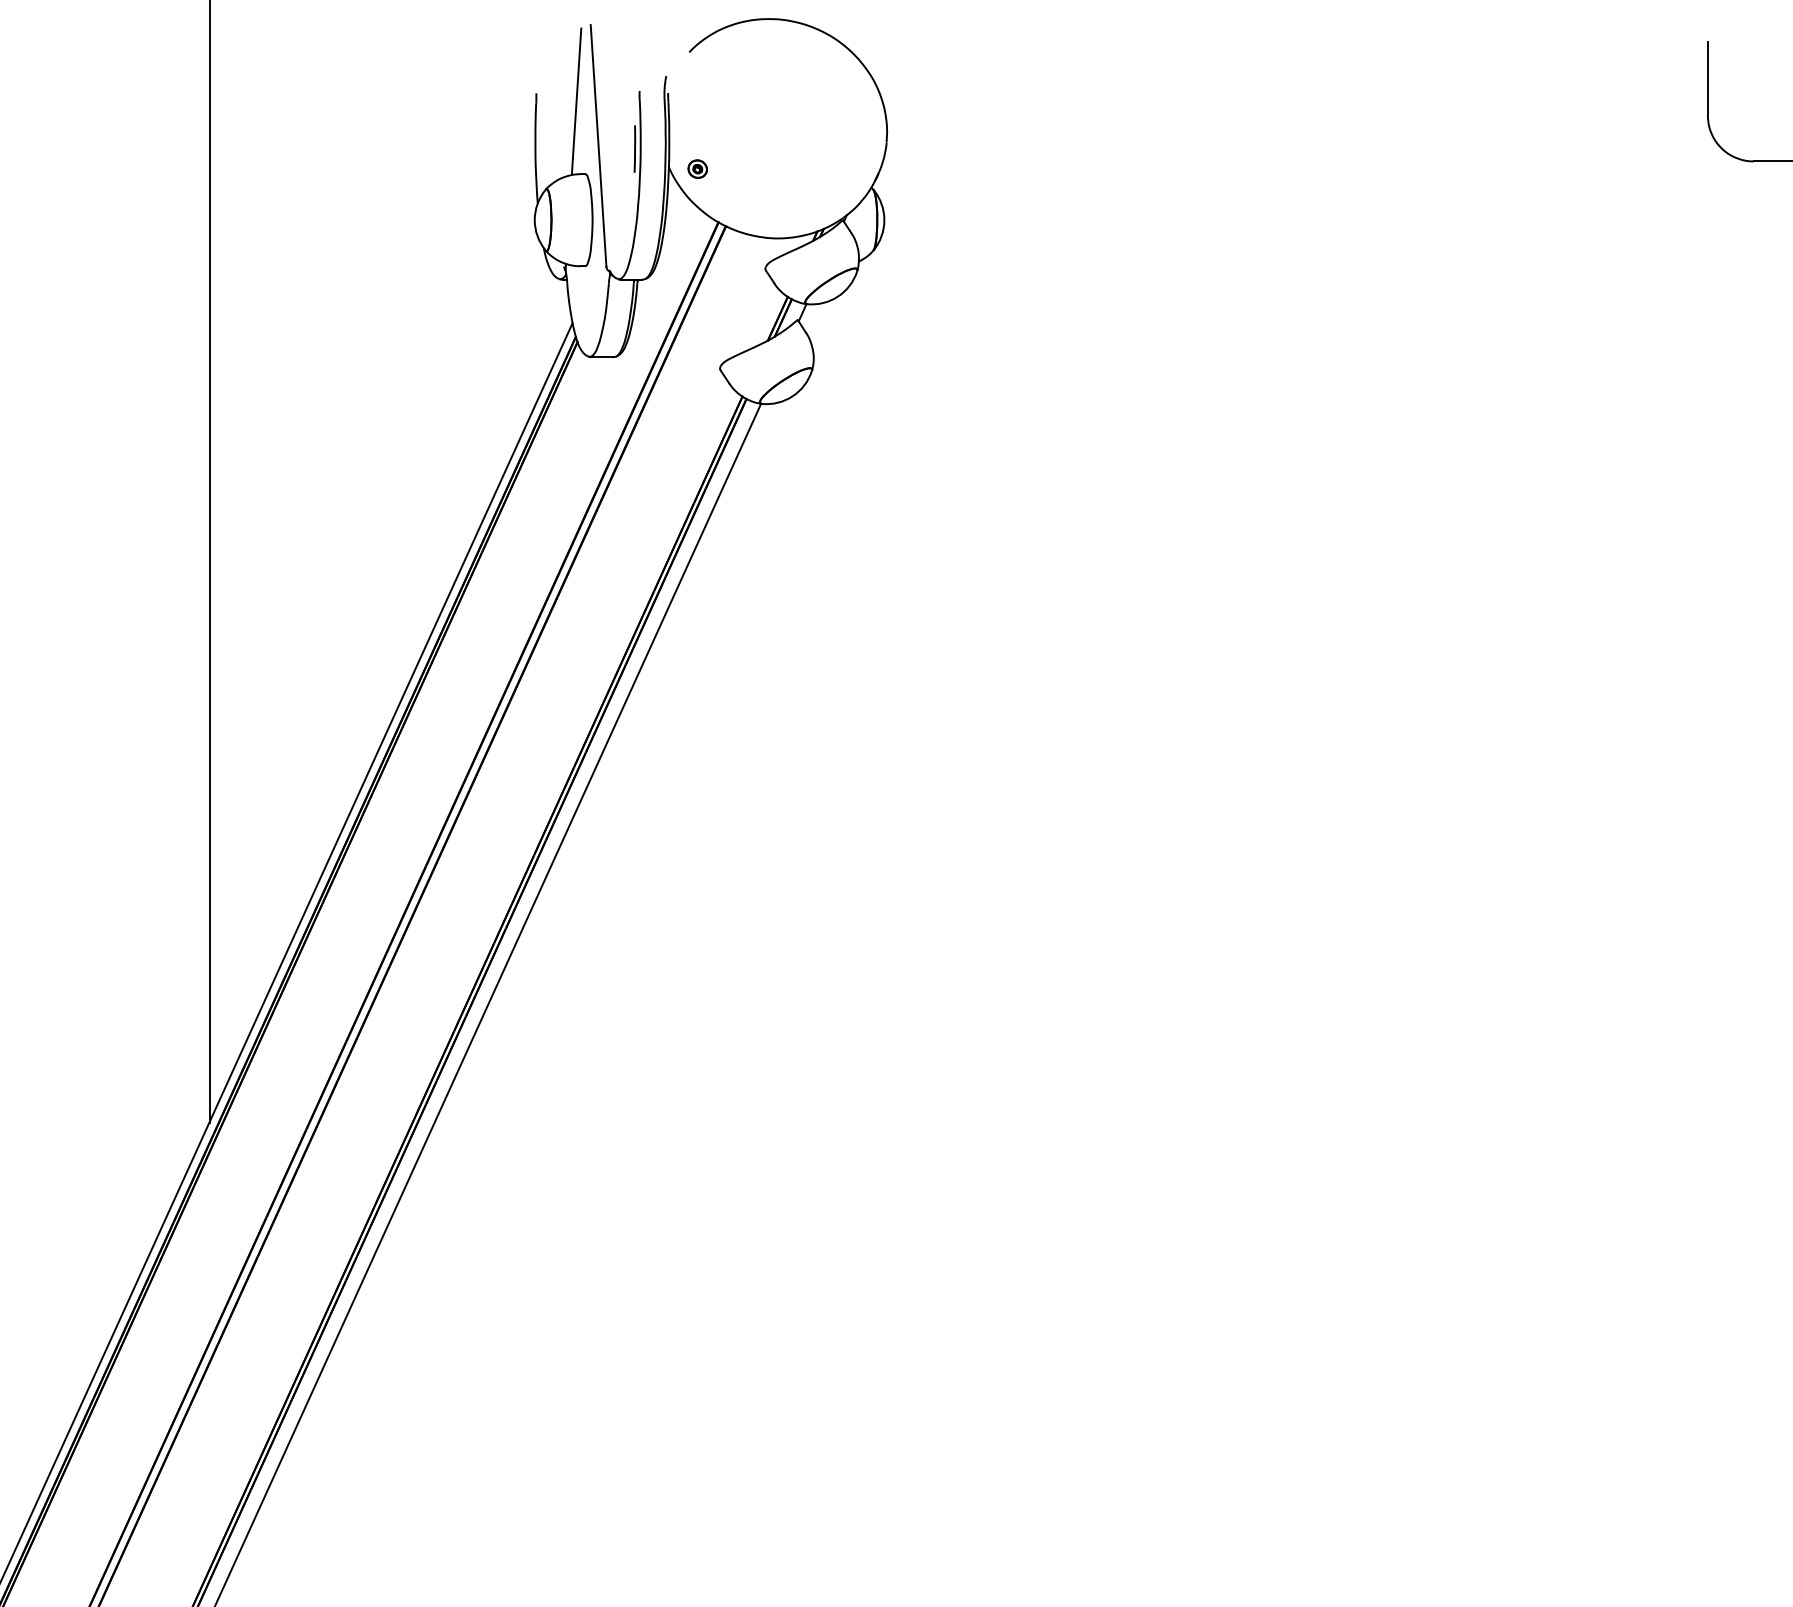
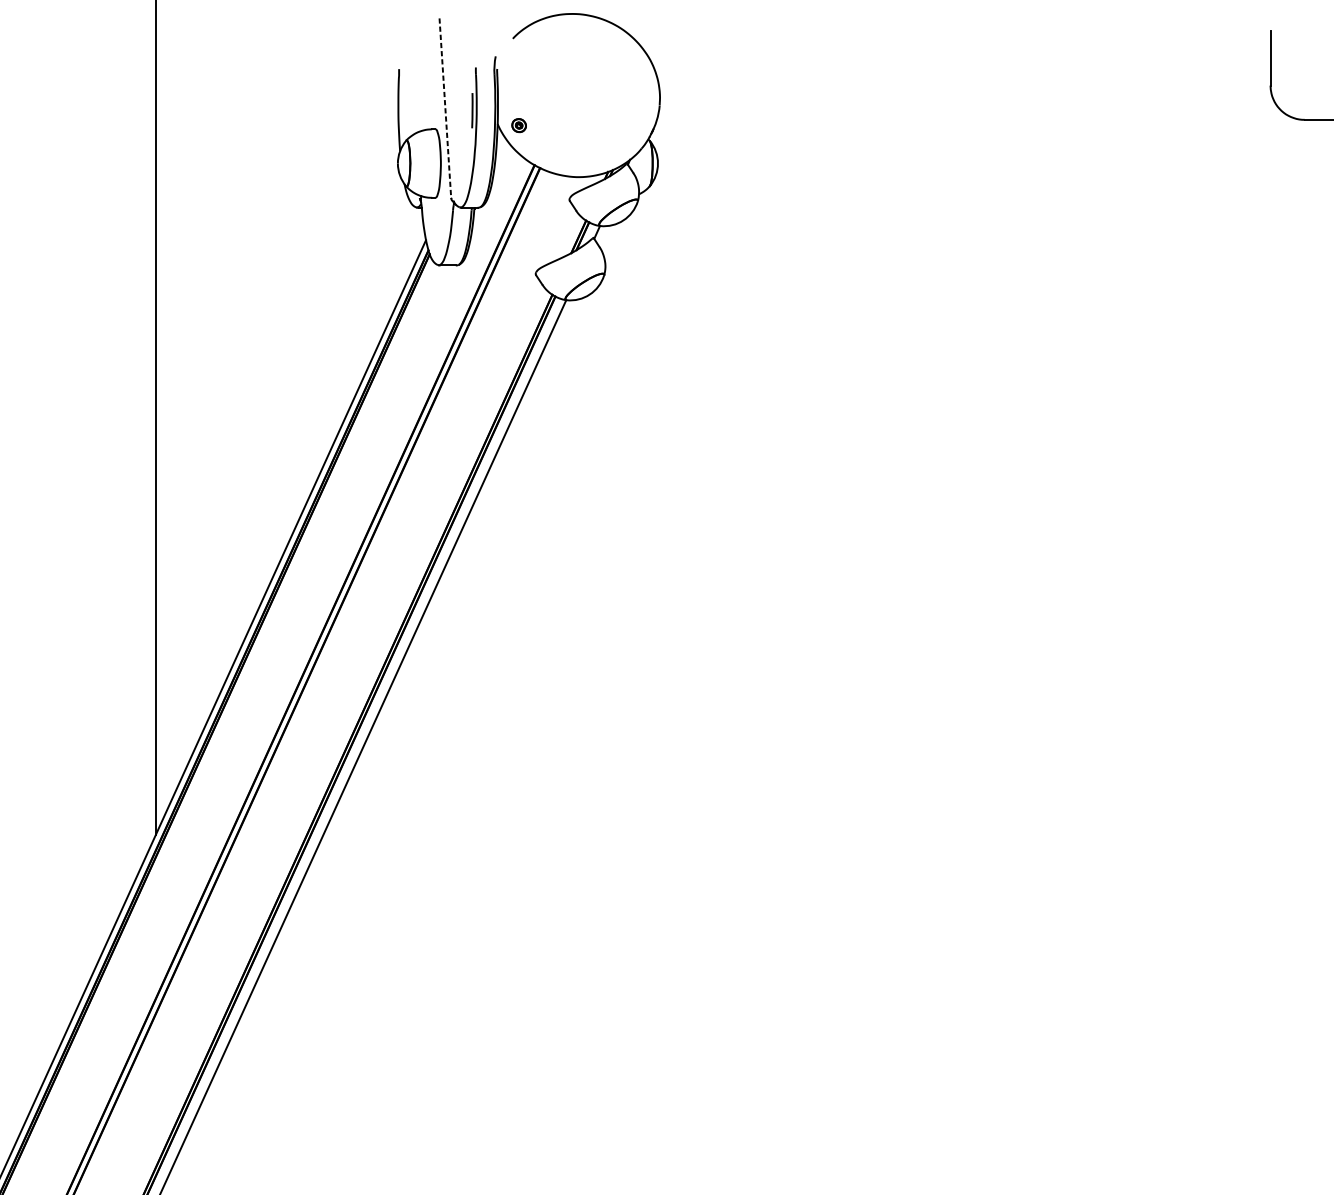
line: (576, 101) -> (428, 75), removed
line: (598, 145) -> (445, 108), solid -> dashed

